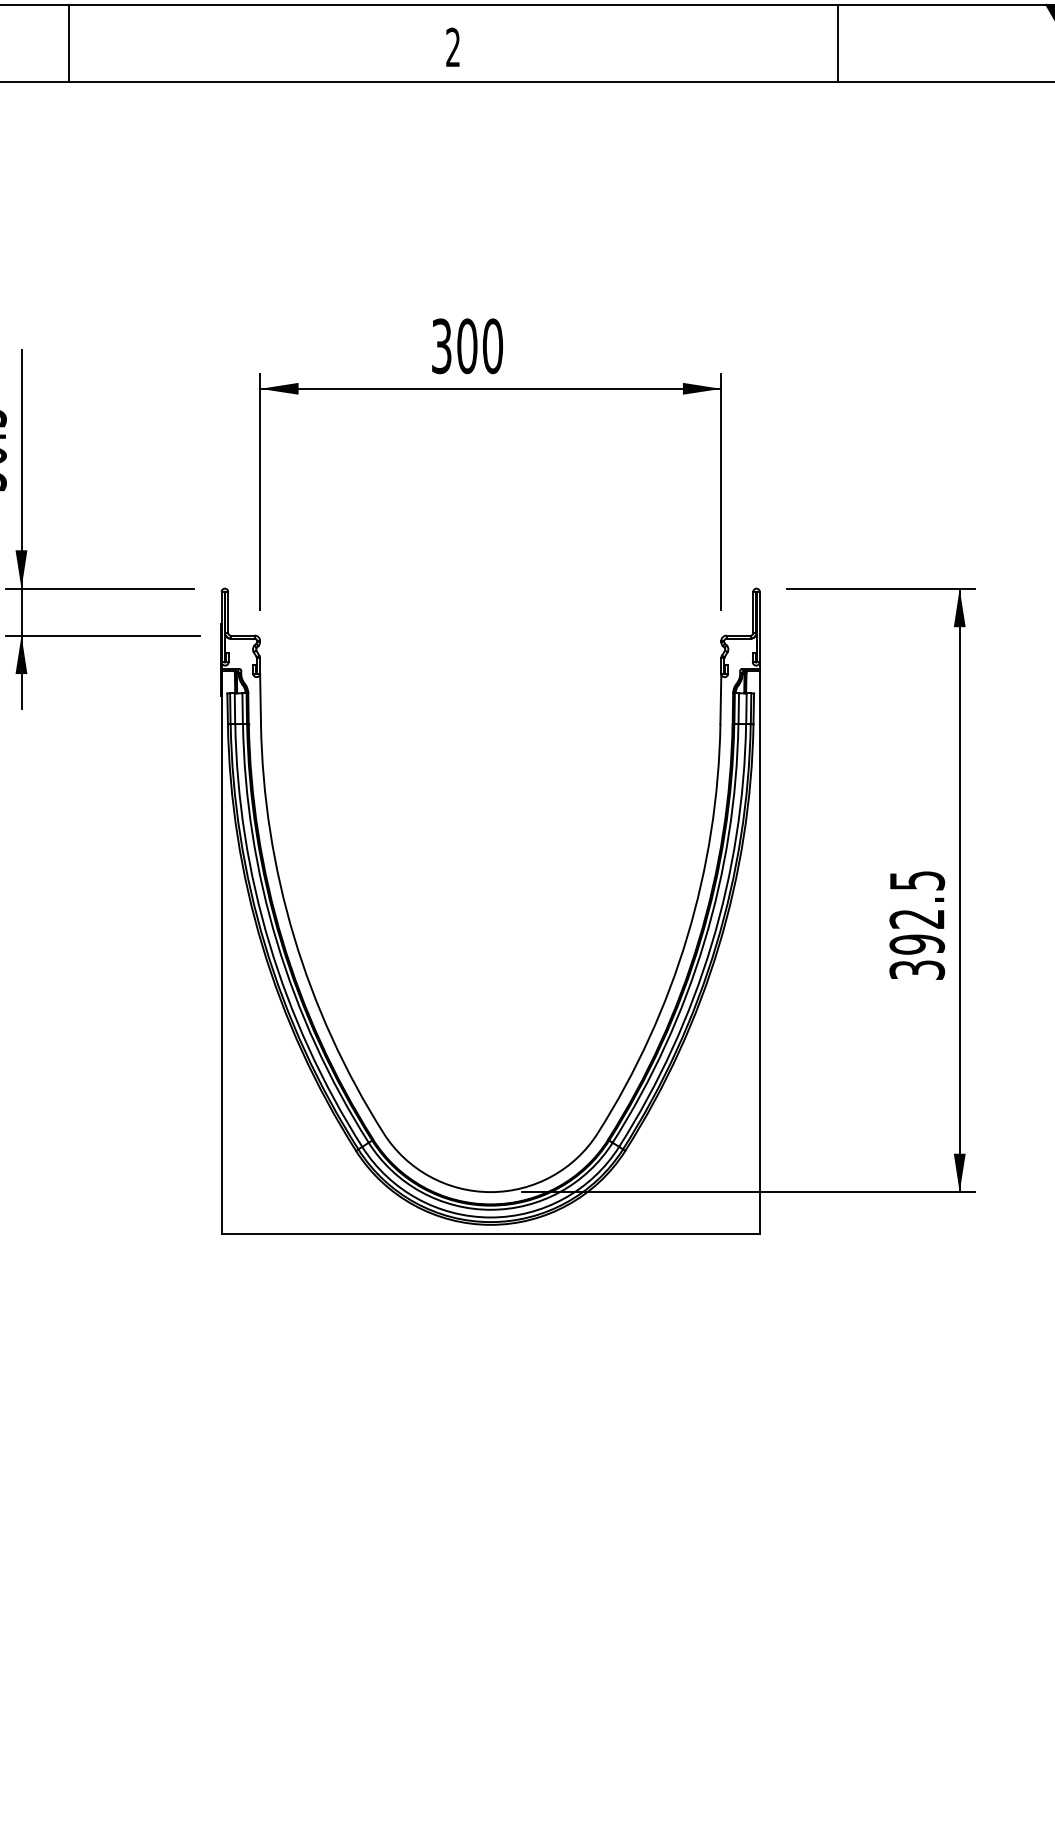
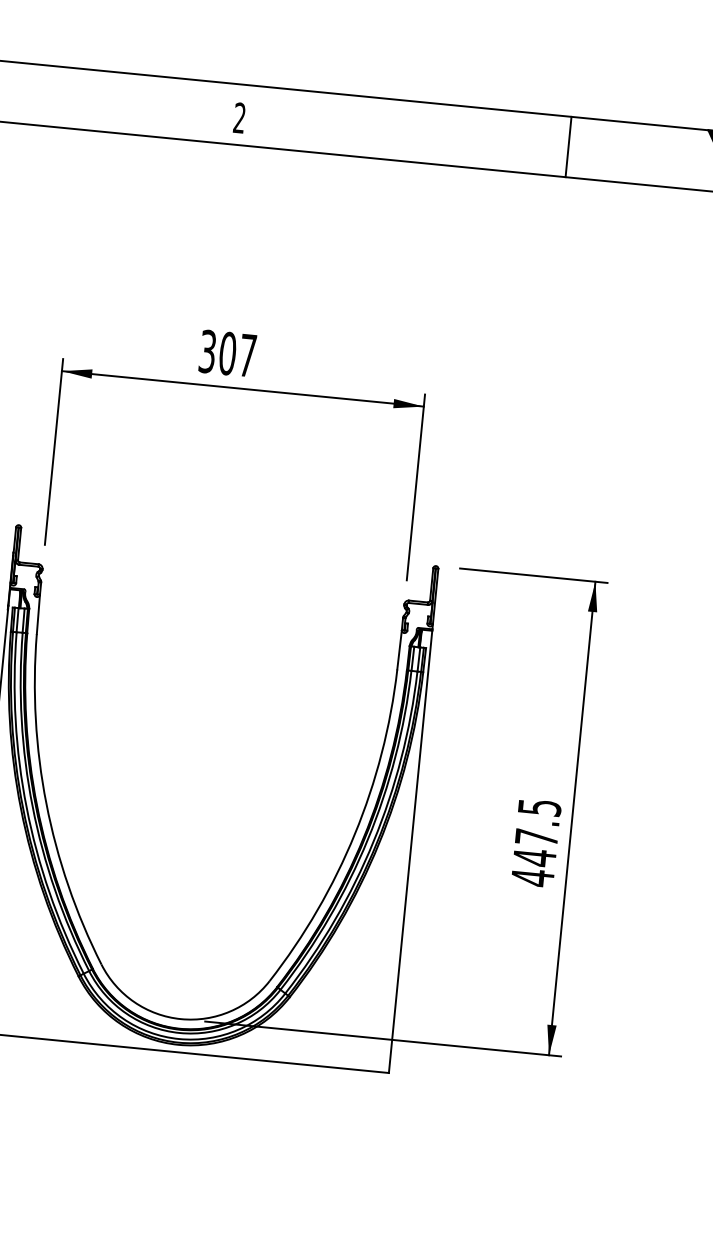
line: (837, 42) -> (568, 146), moved
text: (492, 346) -> (247, 355), 300 -> 307
text: (917, 944) -> (534, 857), 392.5 -> 447.5

